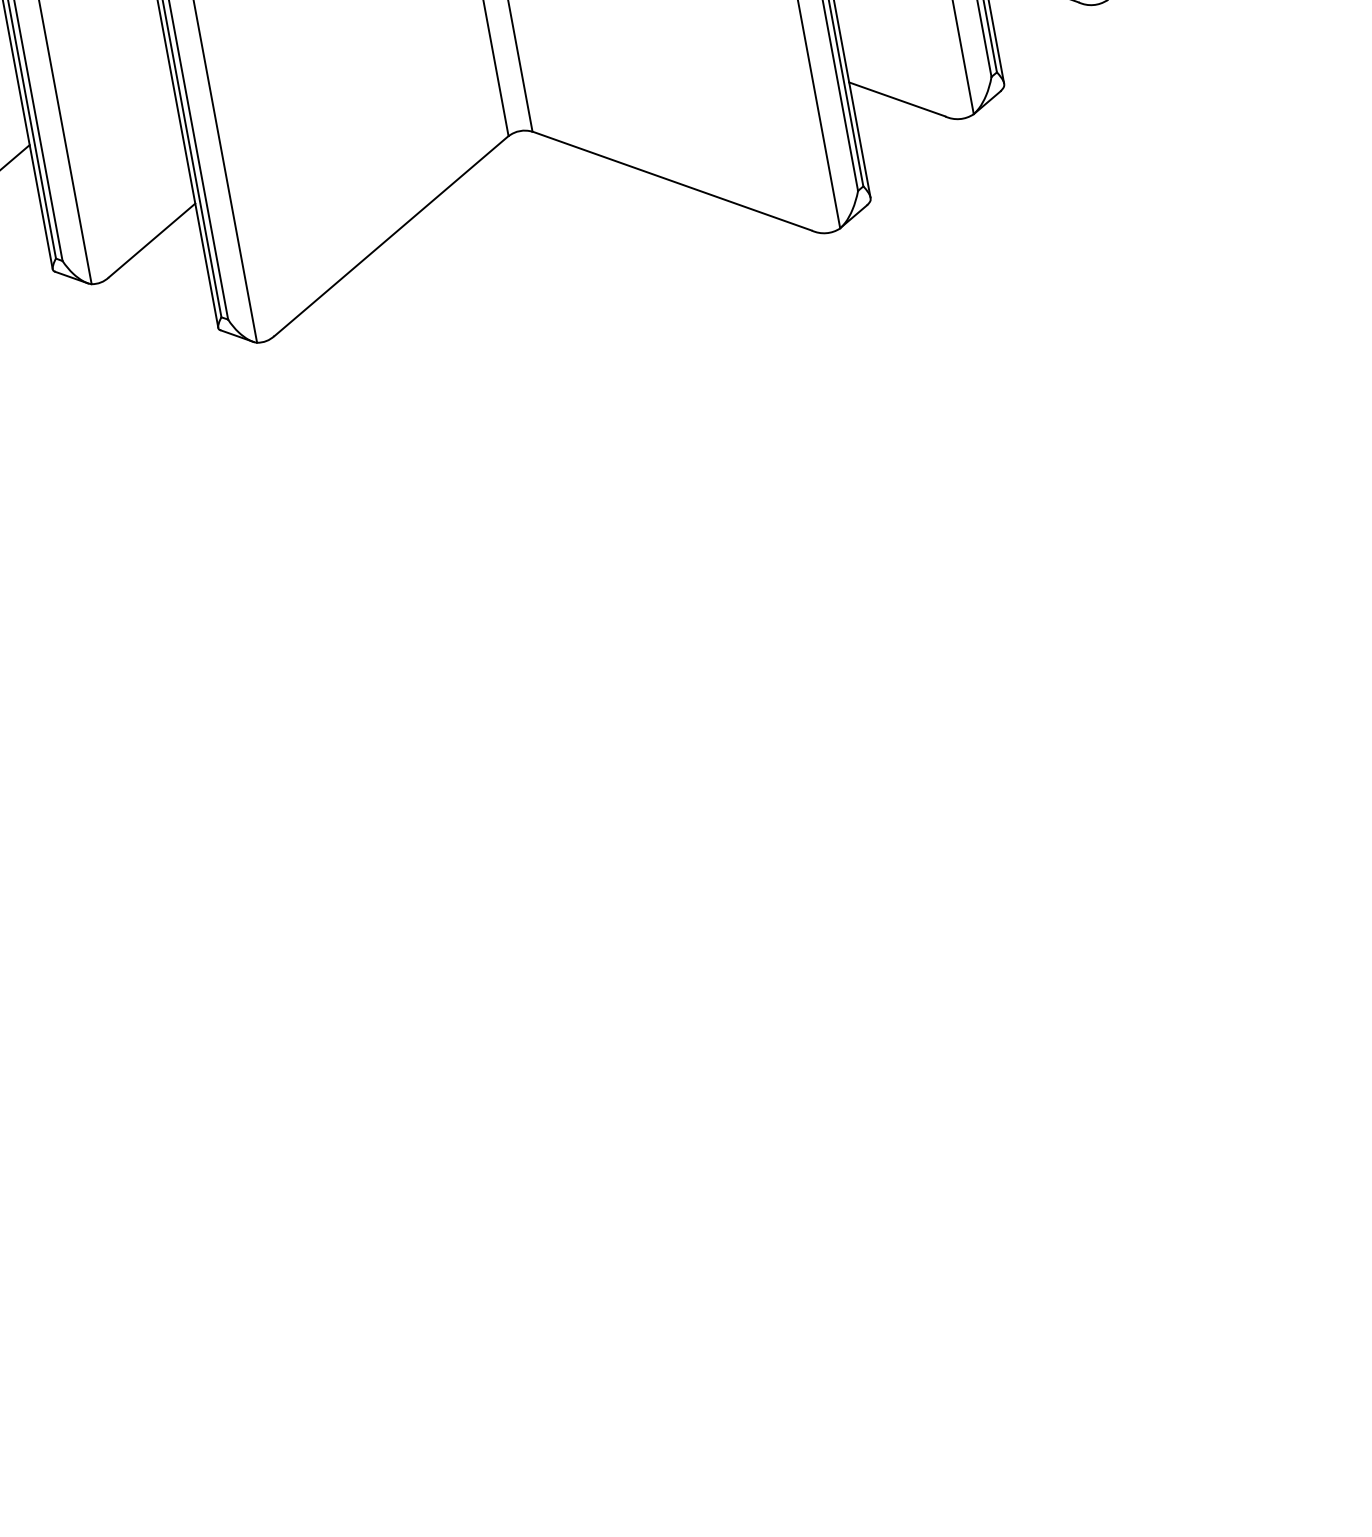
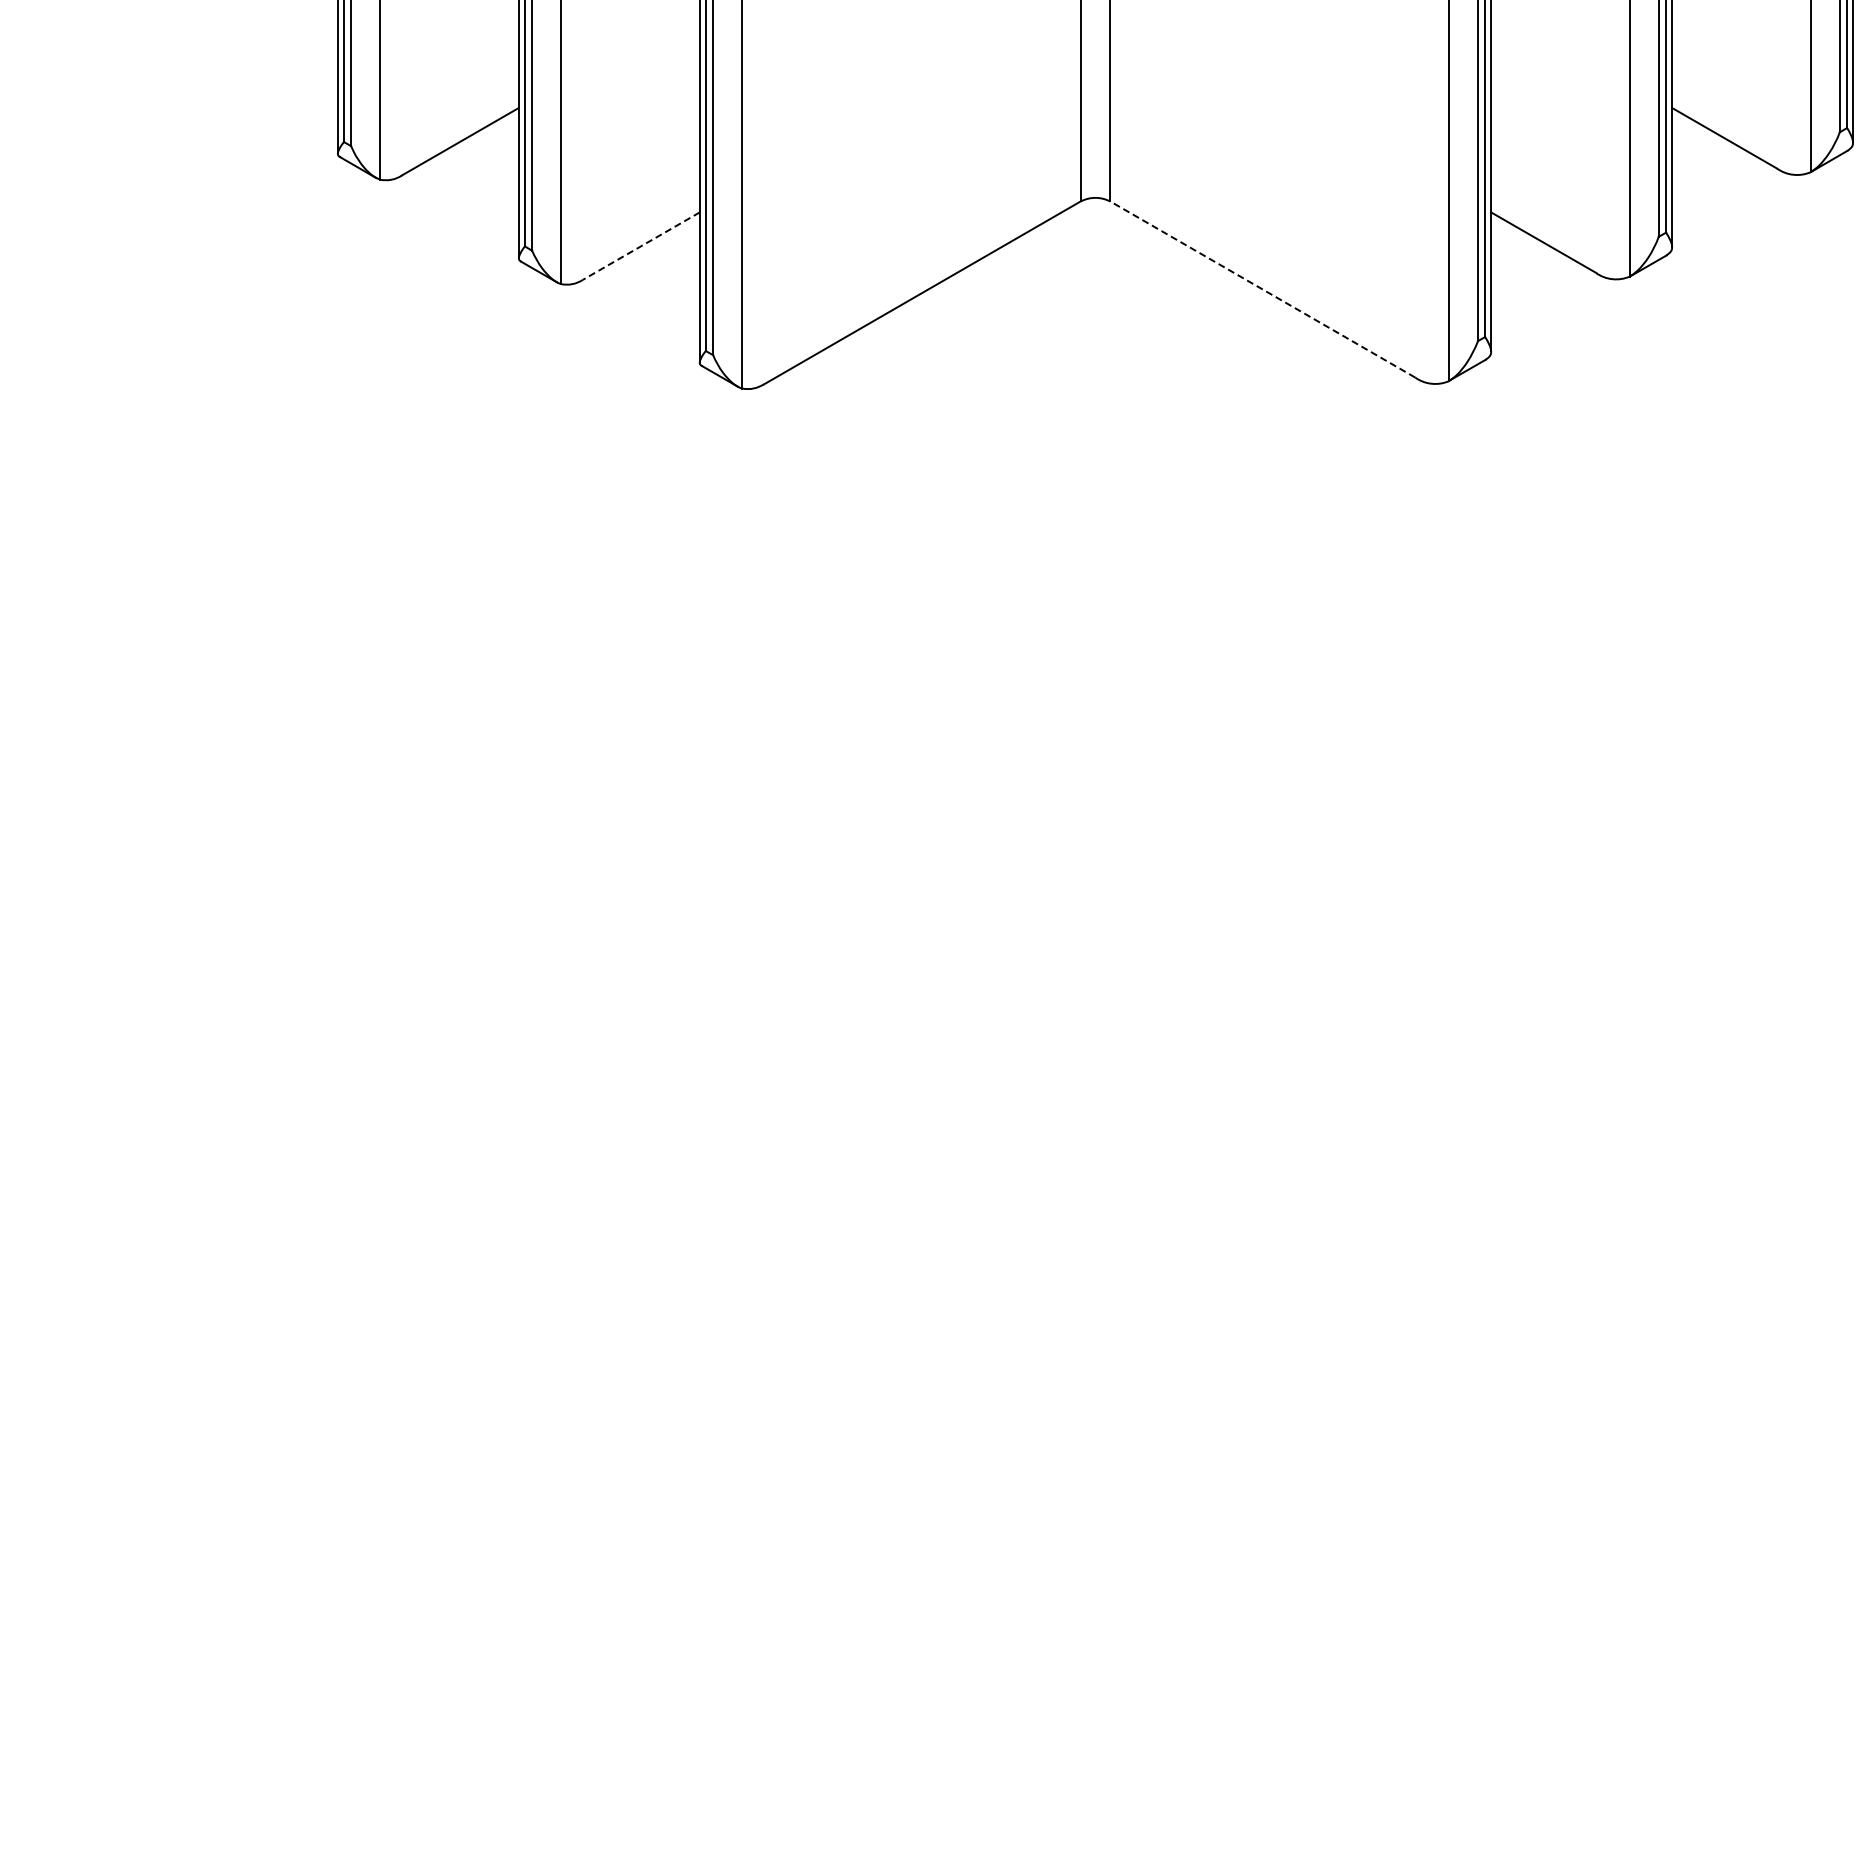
line: (672, 181) -> (1262, 289), solid -> dashed
line: (152, 240) -> (641, 246), solid -> dashed

